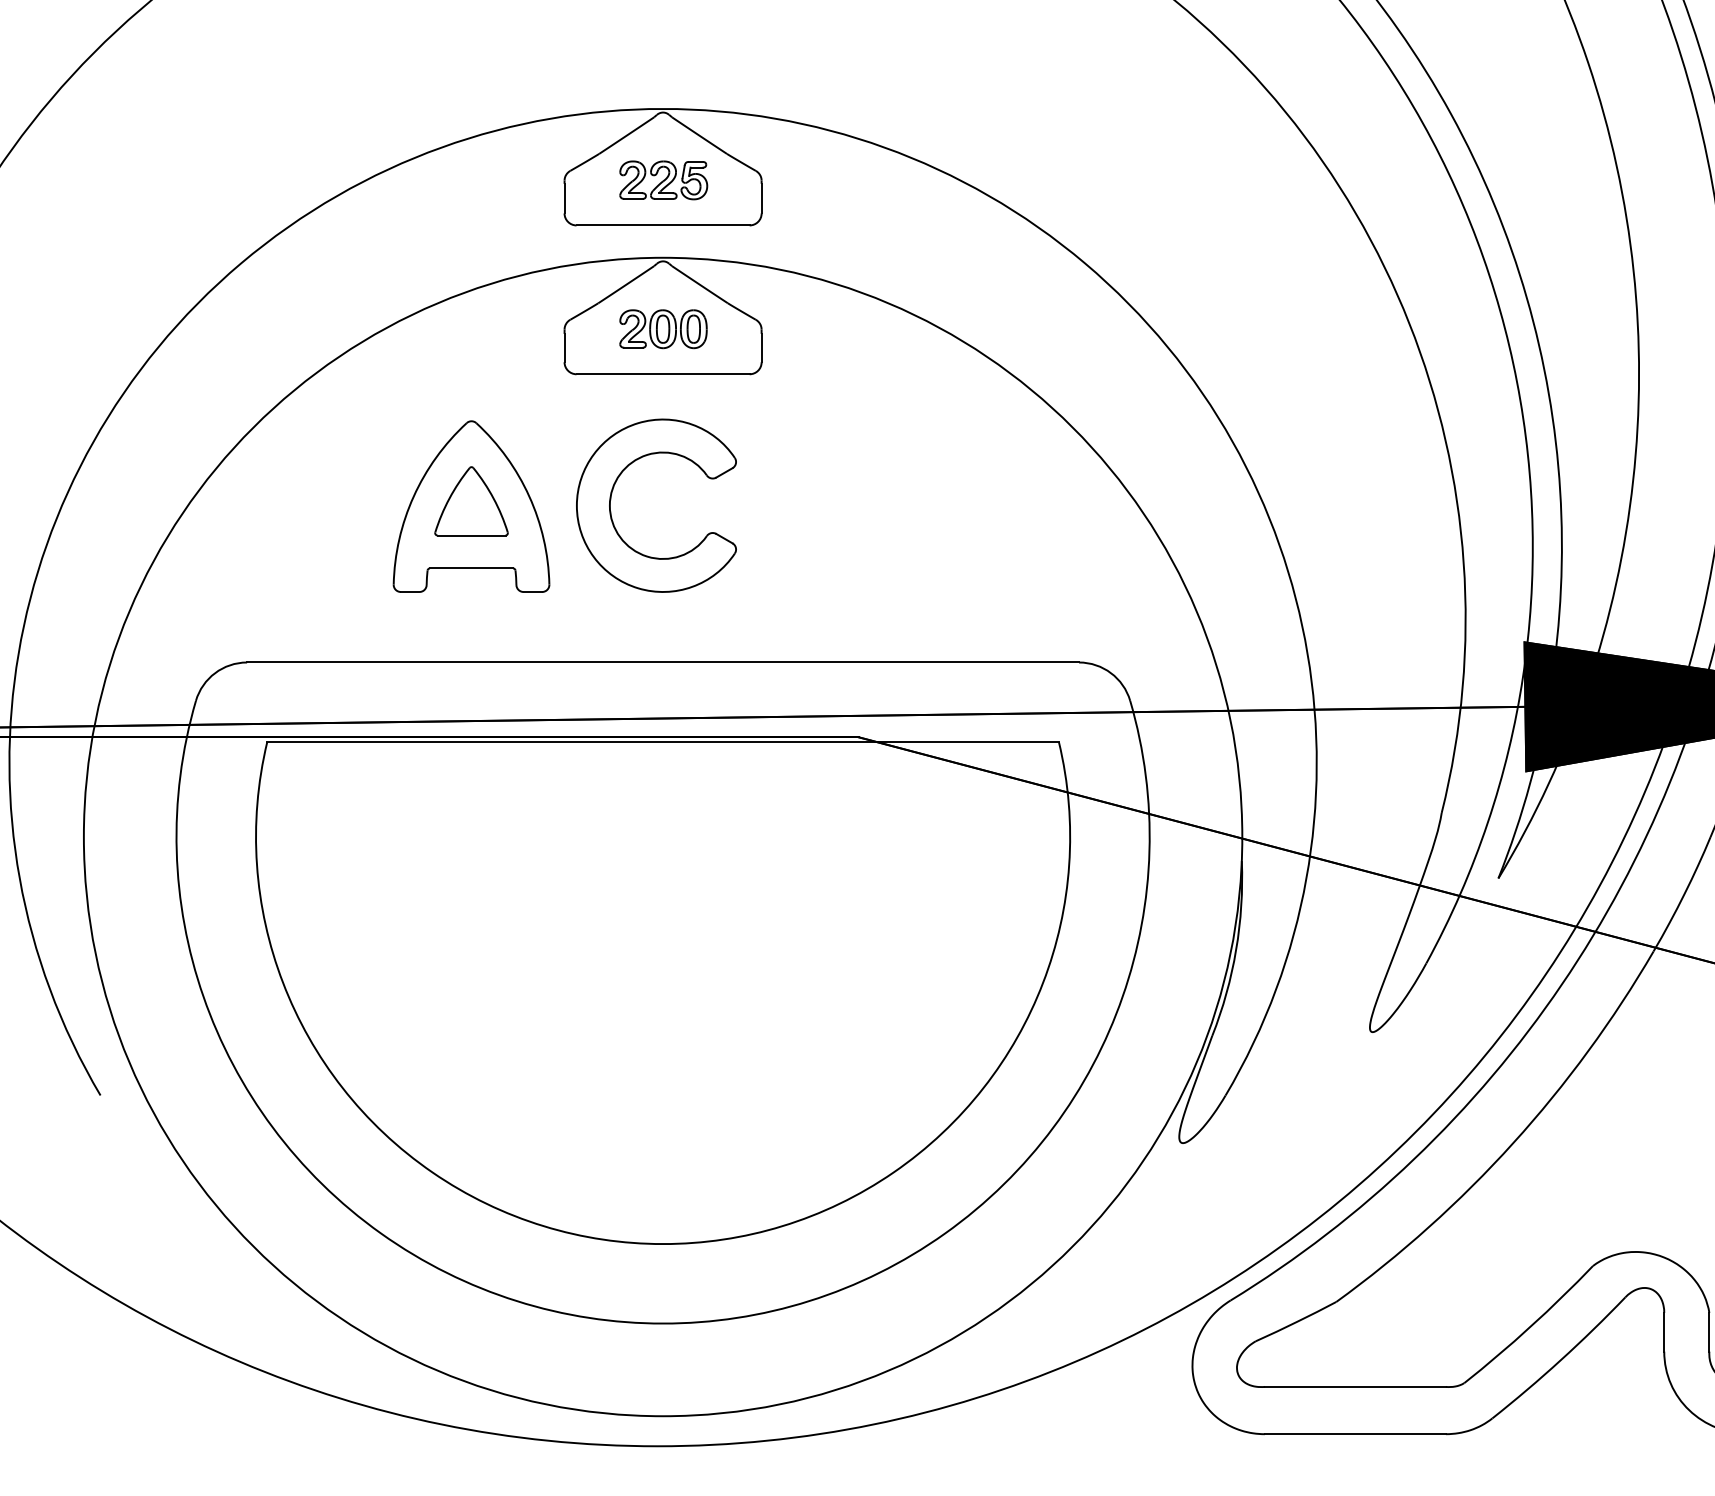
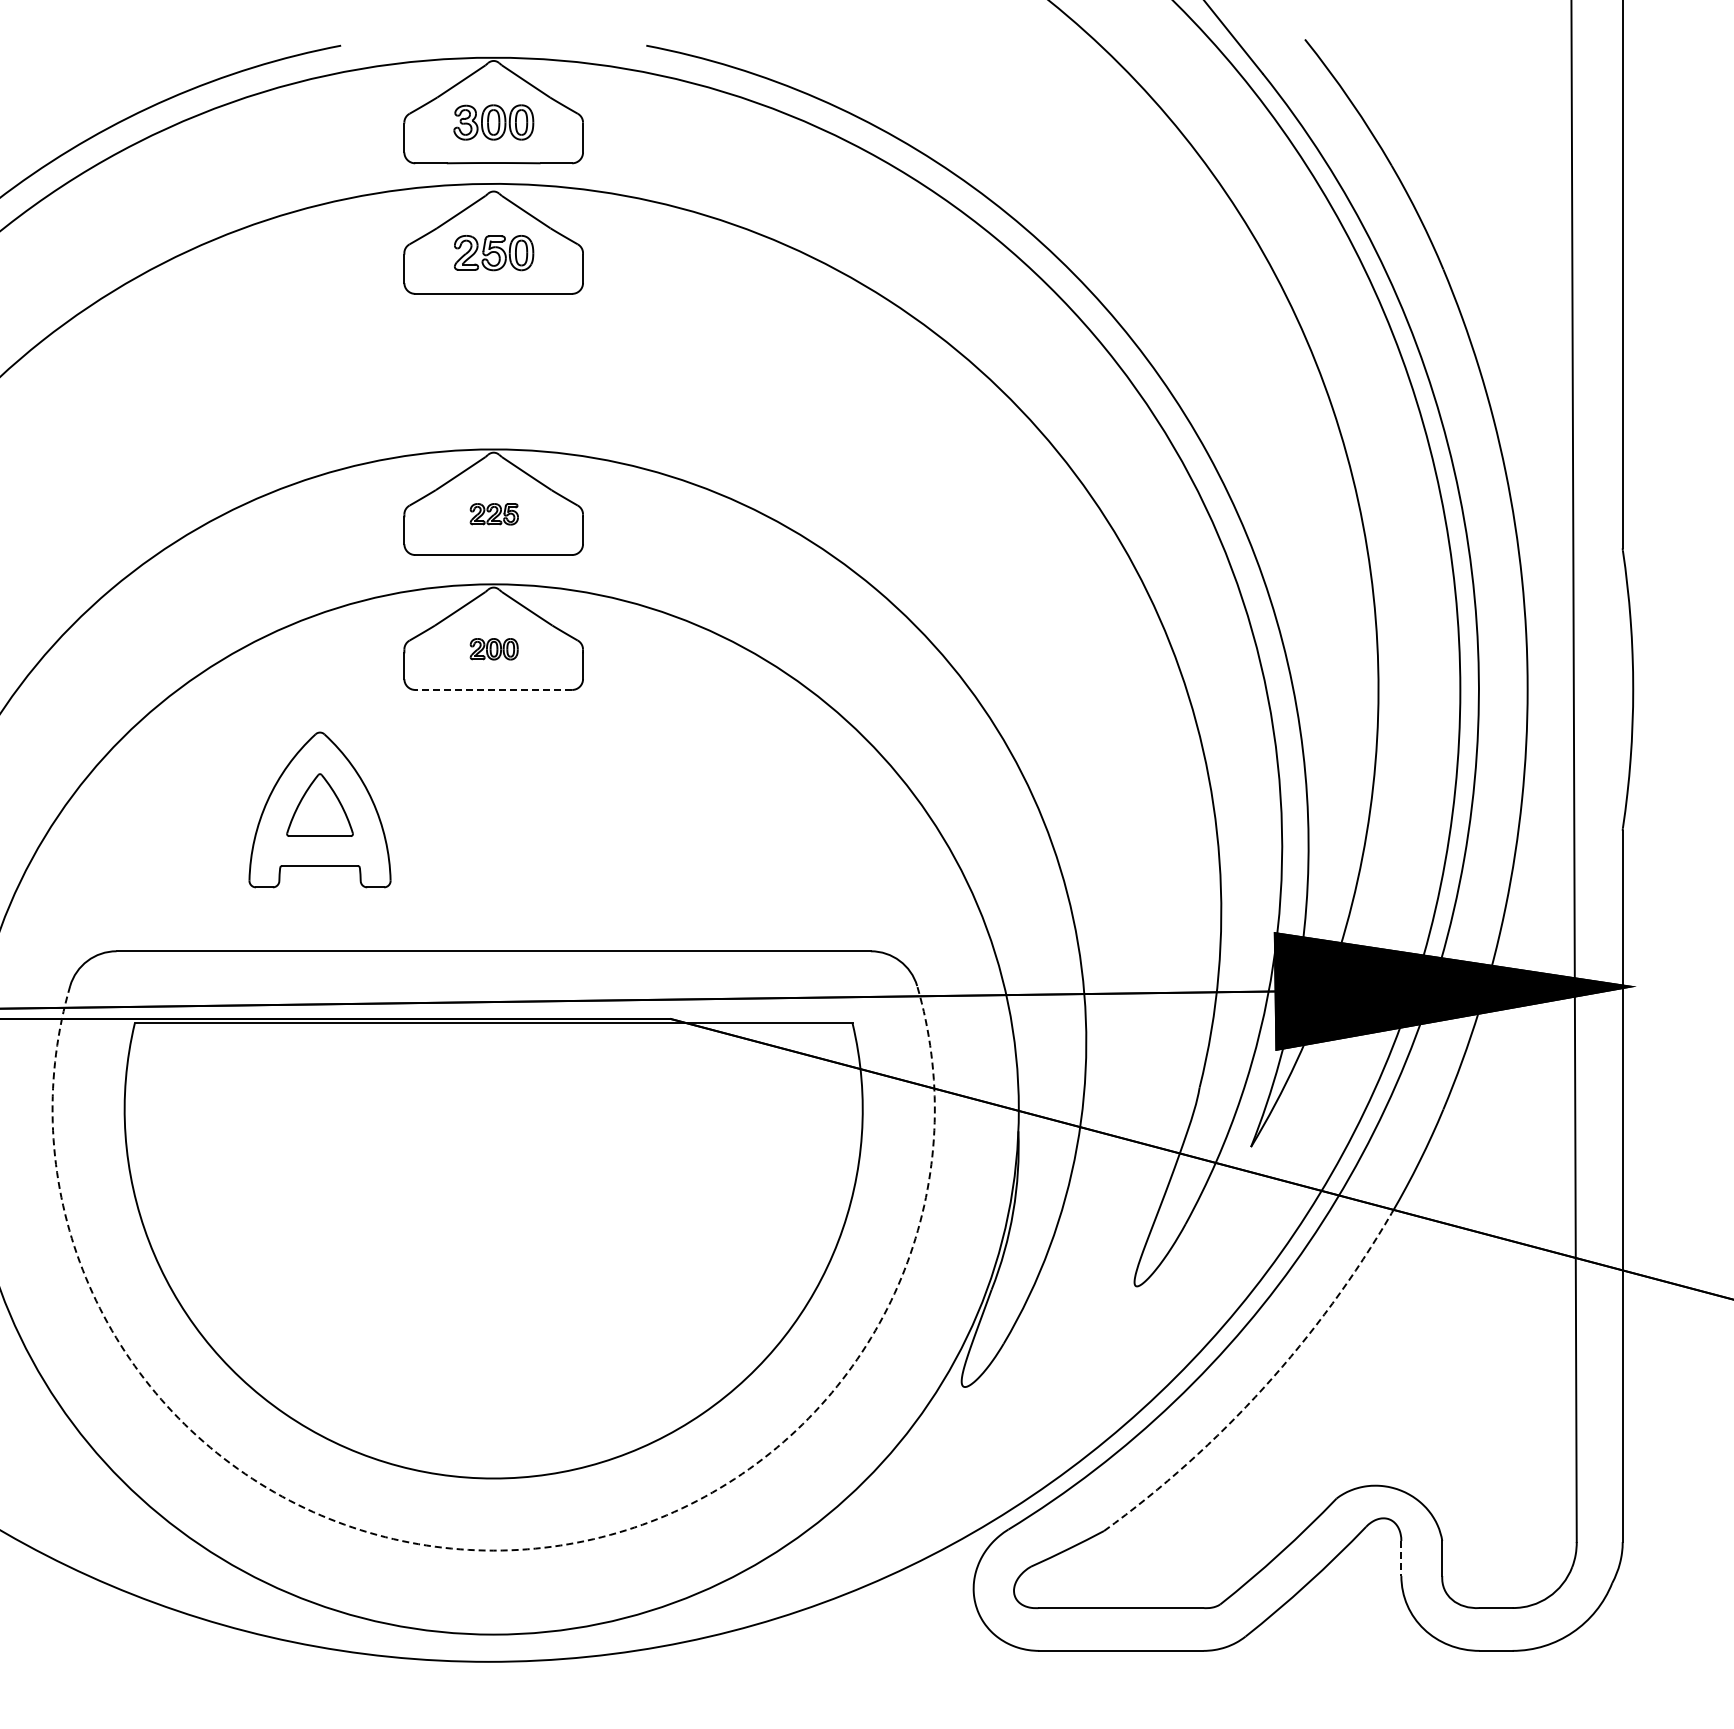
part: (663, 180) -> (494, 514), size x0.6
part: (663, 329) -> (494, 649), size x0.6
line: (662, 373) -> (493, 689), solid -> dashed
part: (612, 497) -> (447, 801), removed
arc: (1513, 1143) -> (1264, 1387), solid -> dashed
arc: (662, 1323) -> (493, 1550), solid -> dashed
line: (1664, 1332) -> (1401, 1558), solid -> dashed

